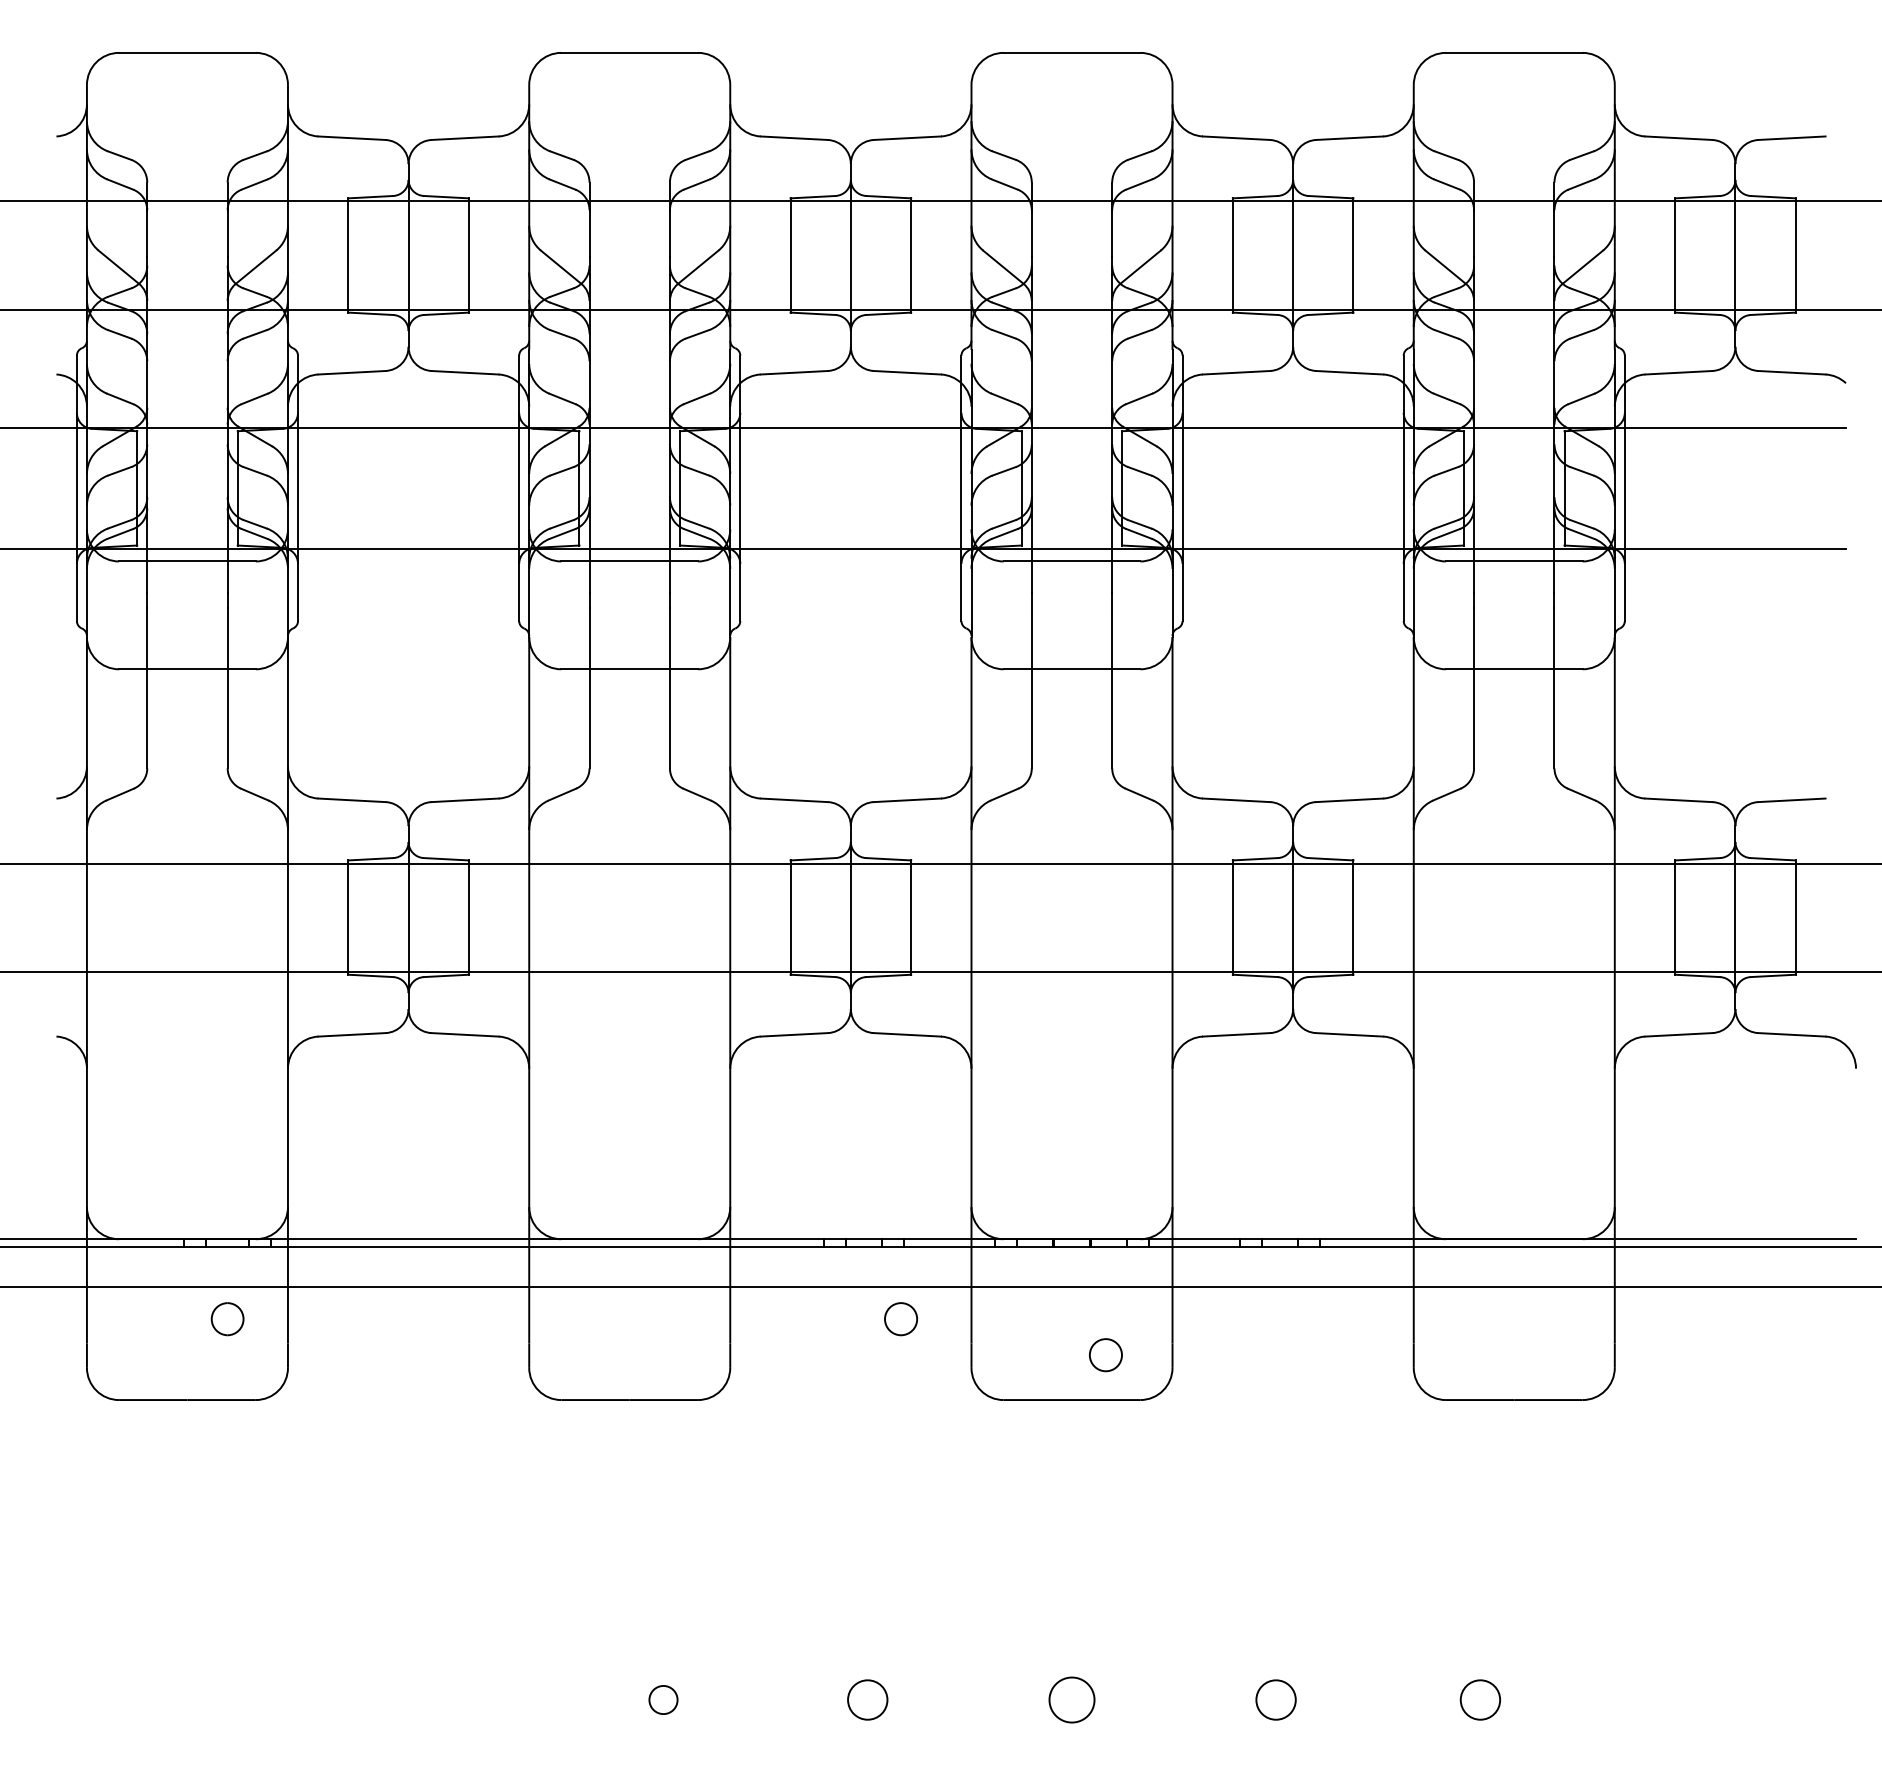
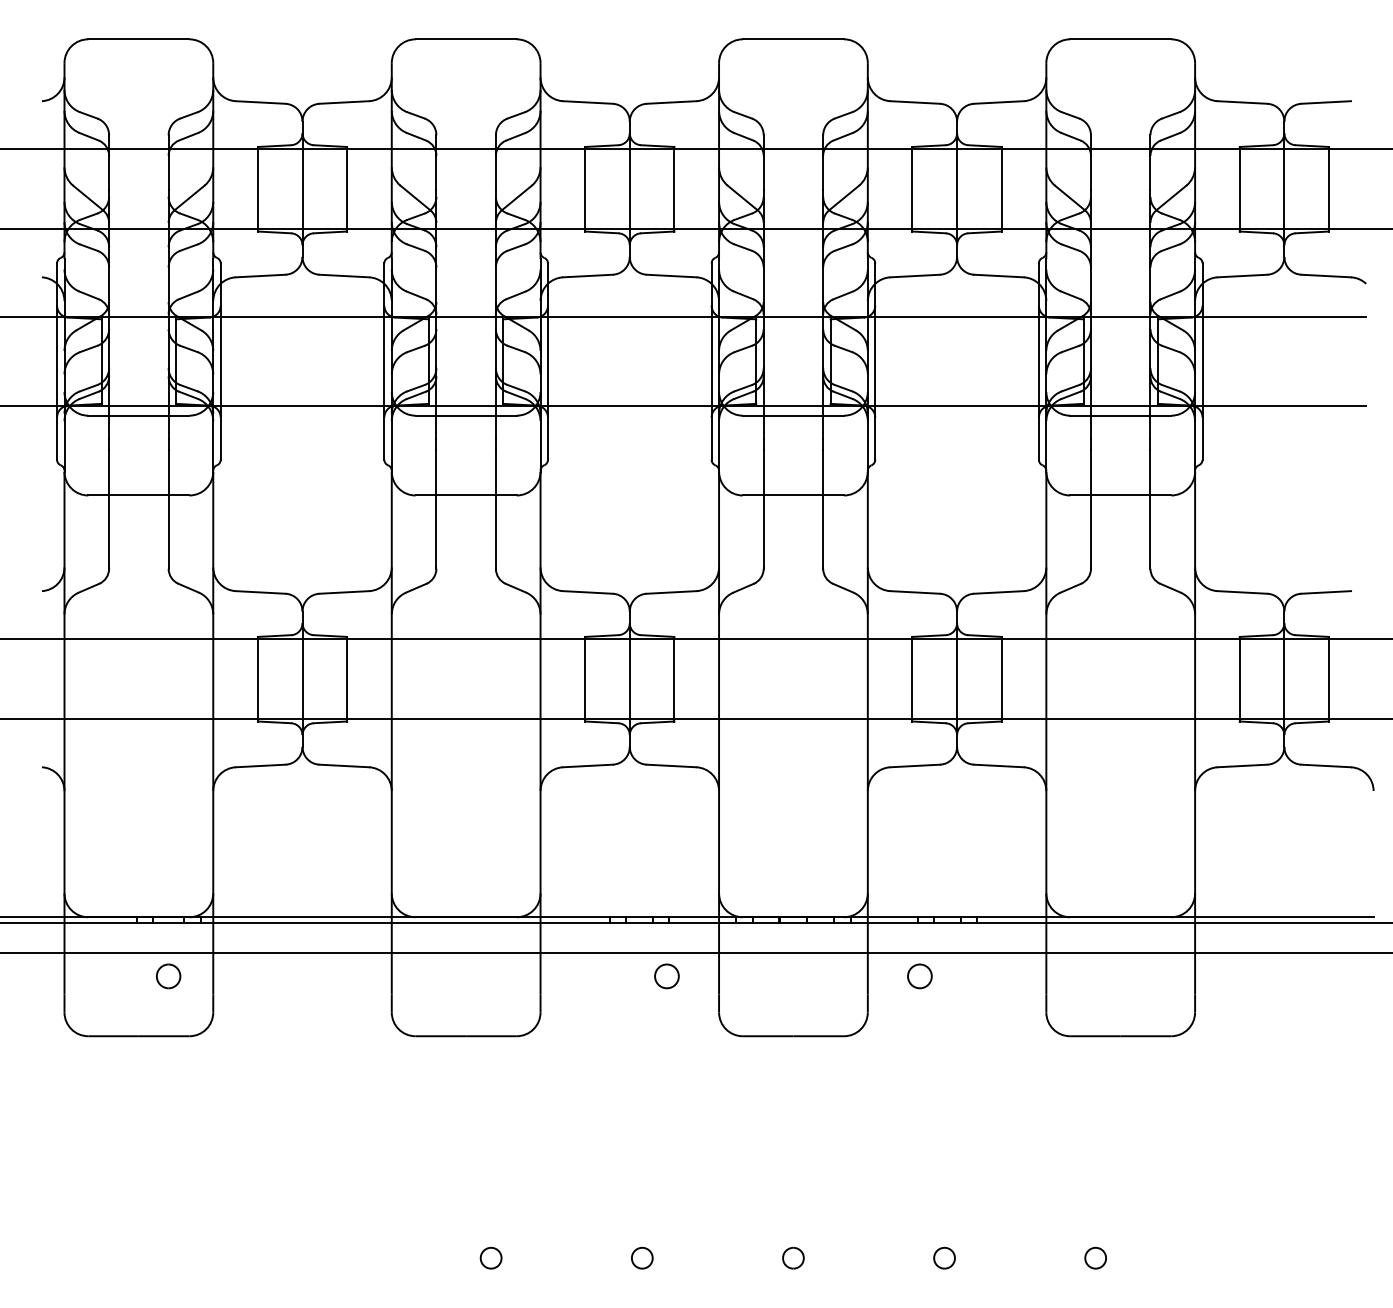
circle: (1105, 1355) -> (919, 976), moved
circle: (867, 1699) -> (642, 1257), size x0.71
part: (1071, 1699) -> (793, 1257), size x0.62
circle: (1276, 1699) -> (944, 1257), size x0.71
circle: (1480, 1699) -> (1095, 1257), size x0.71

